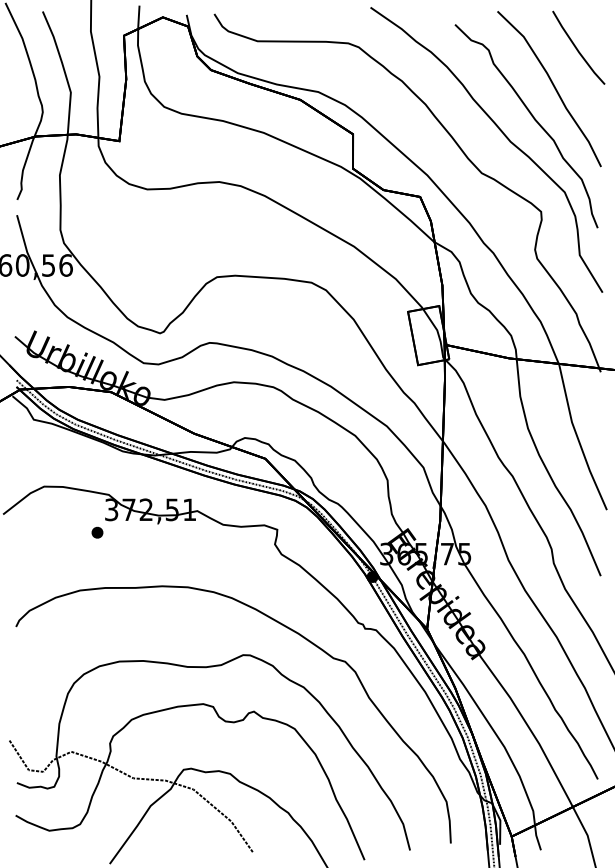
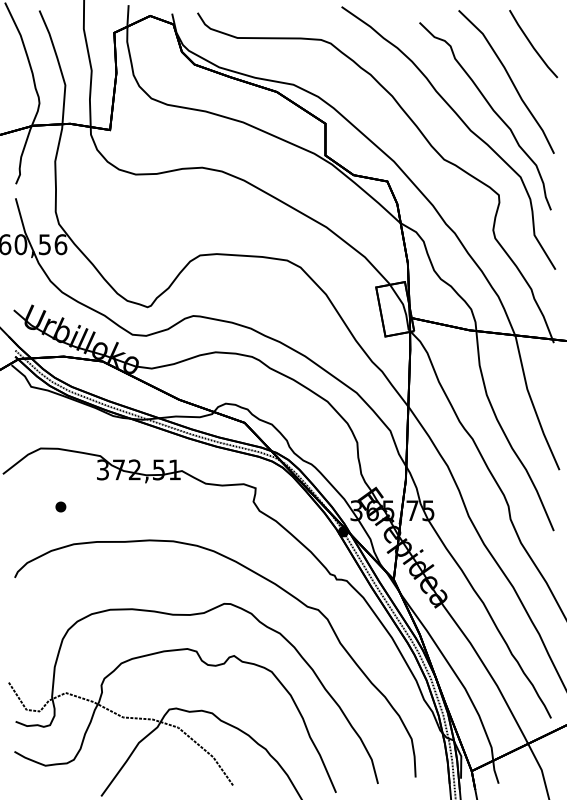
part: (97, 532) -> (60, 506), moved

